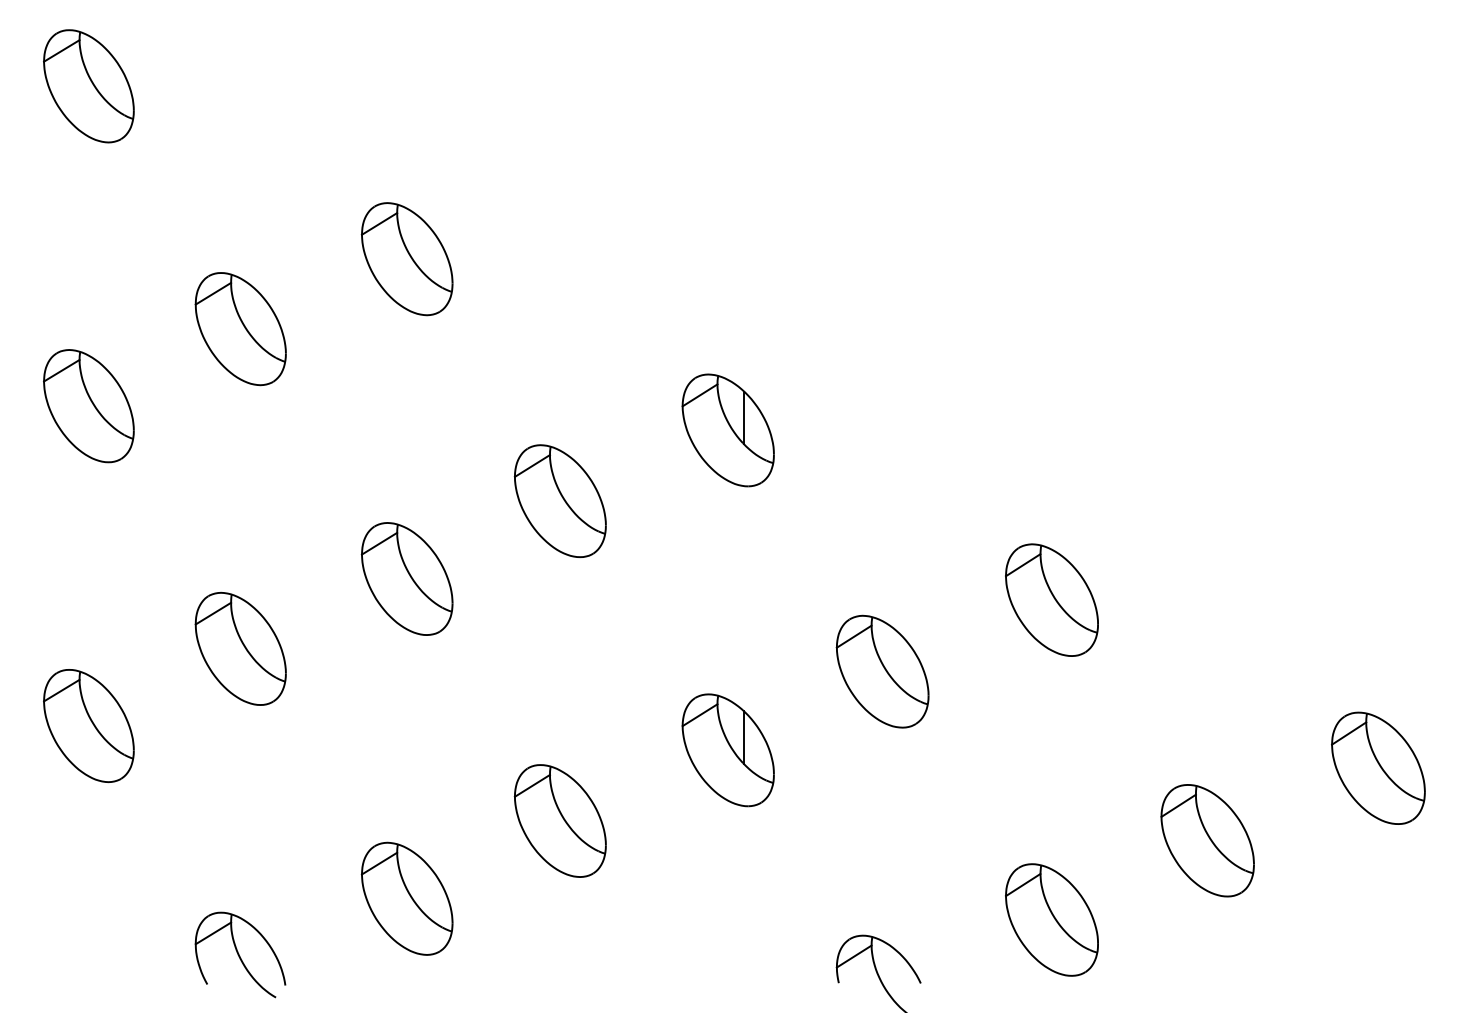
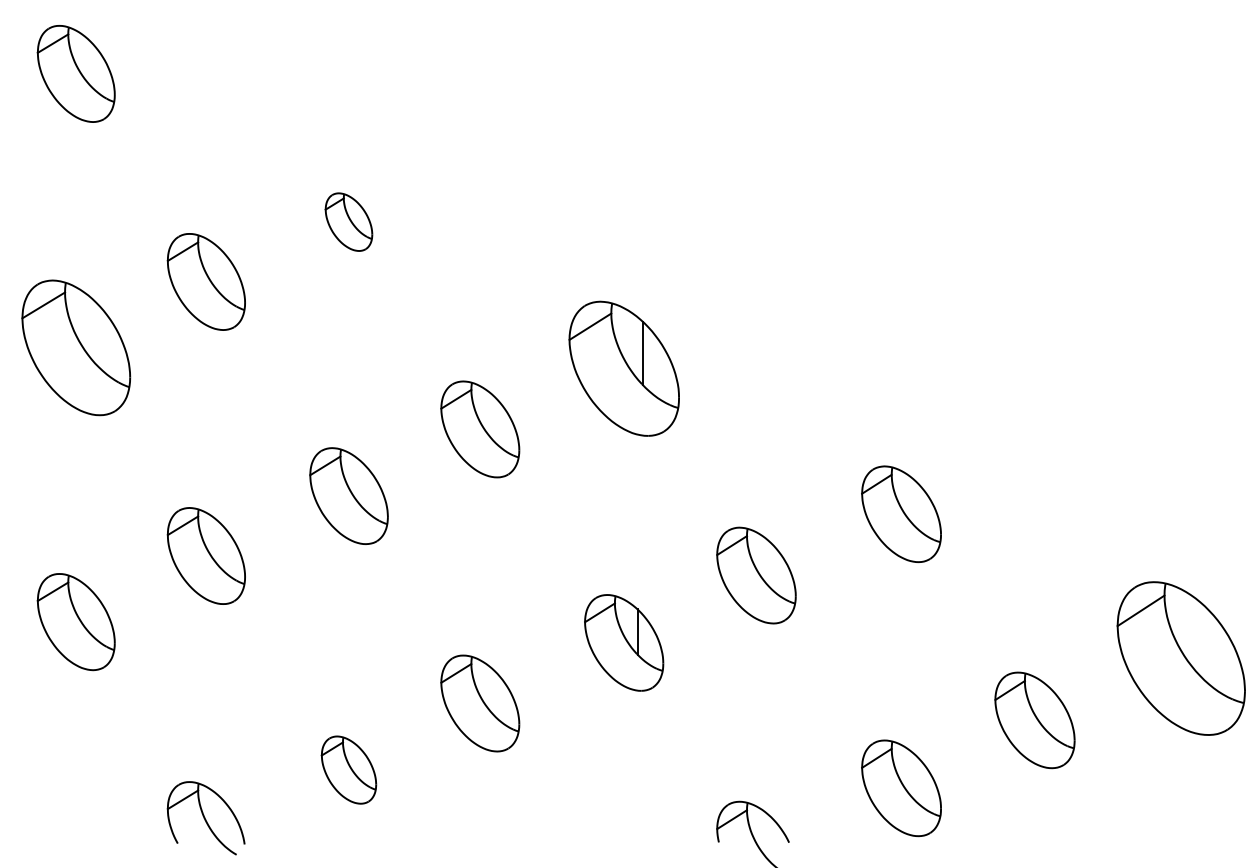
part: (406, 259) -> (348, 222), size x0.6
part: (88, 406) -> (75, 348), size x1.4
part: (727, 430) -> (623, 368), size x1.4
part: (1378, 767) -> (1181, 657), size x1.6
part: (406, 898) -> (348, 769), size x0.7

